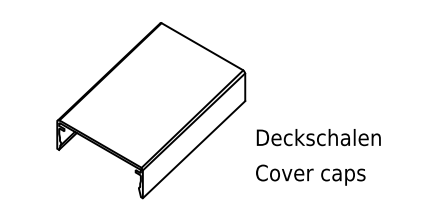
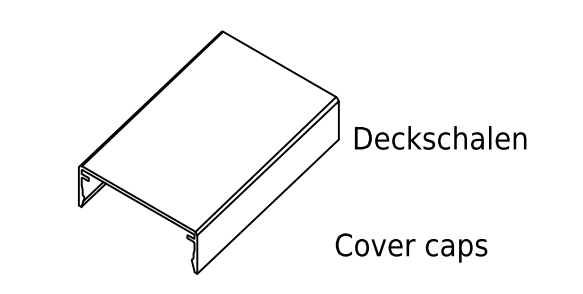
text: (318, 137) -> (440, 137), moved
text: (310, 174) -> (411, 247), moved

